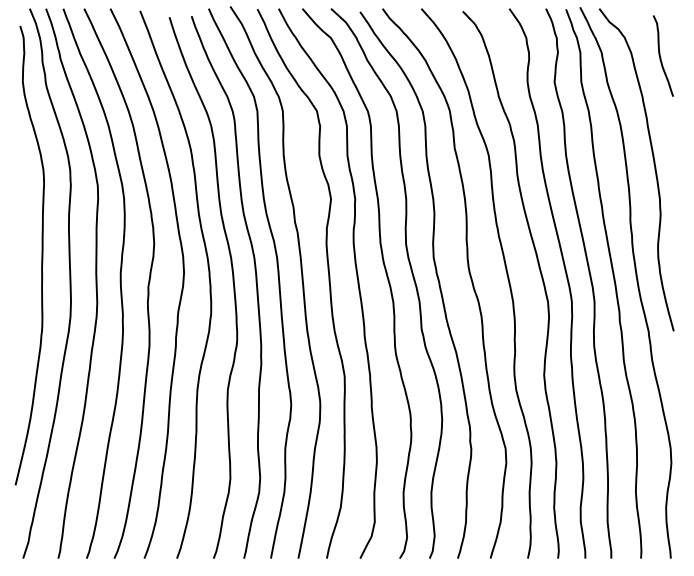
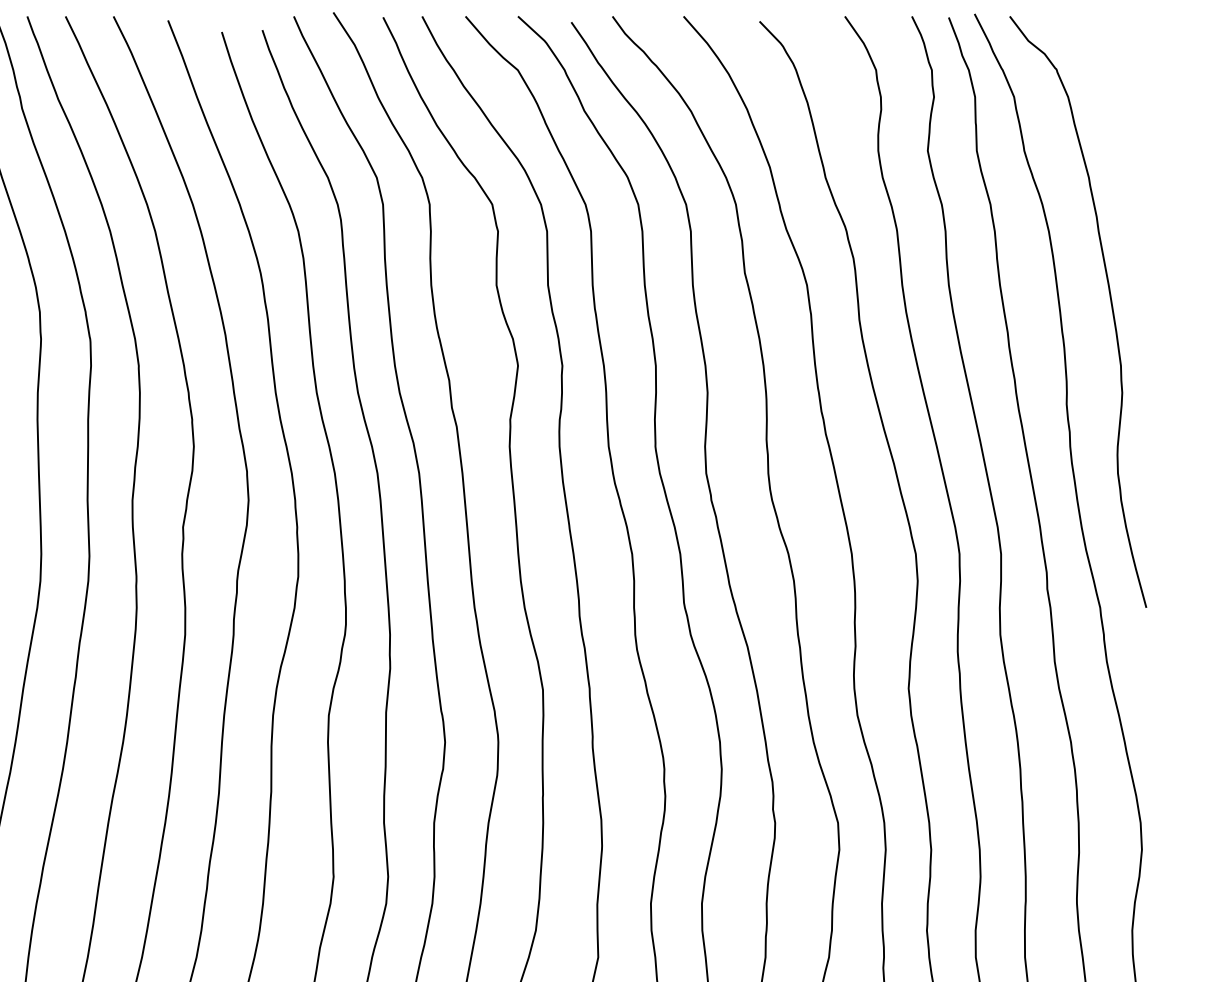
curve: (660, 55) -> (1121, 102), removed

